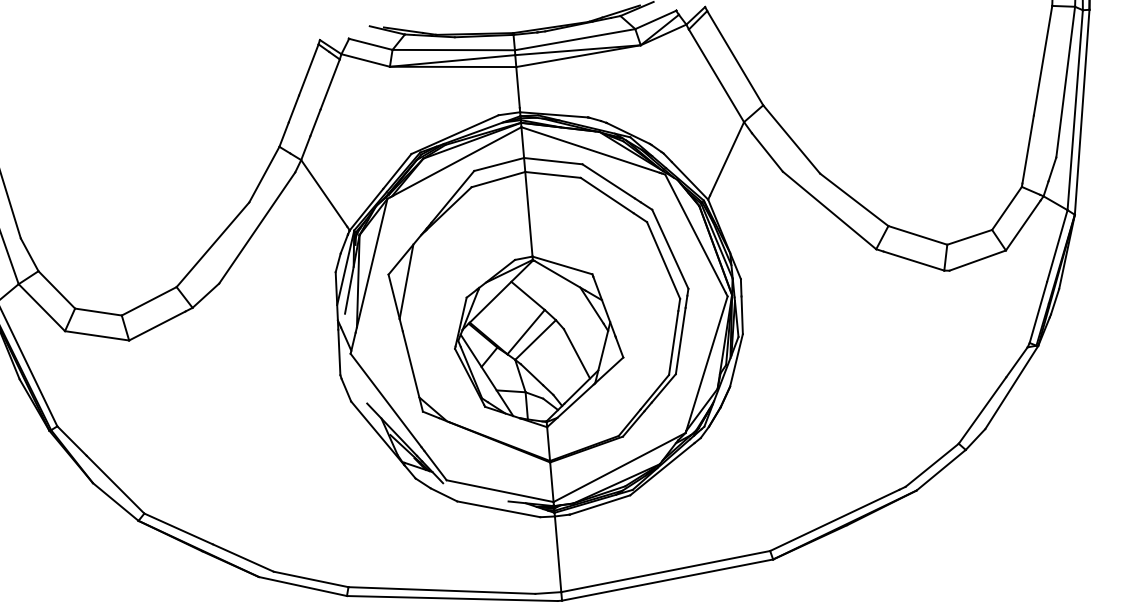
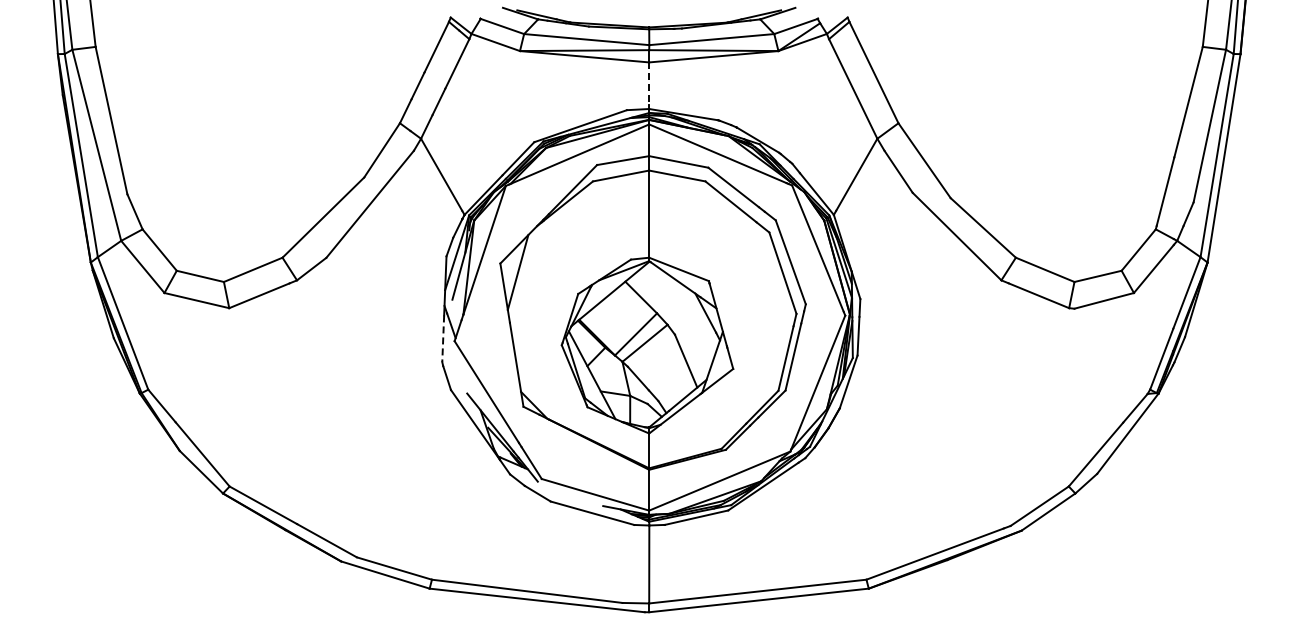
line: (518, 87) -> (649, 83), solid -> dashed
line: (339, 353) -> (443, 339), solid -> dashed

